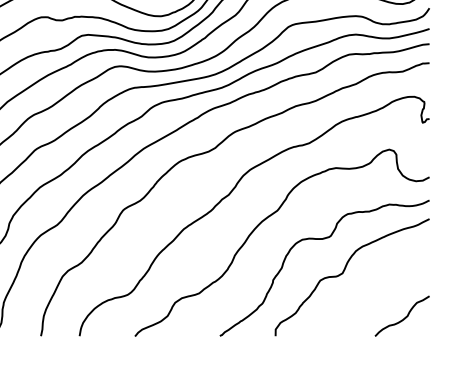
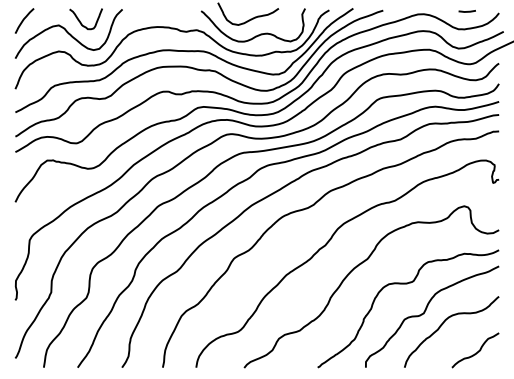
curve: (365, 286) -> (443, 324), added

